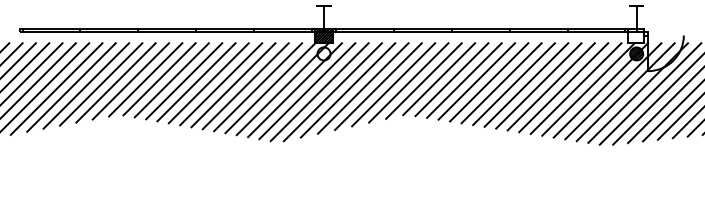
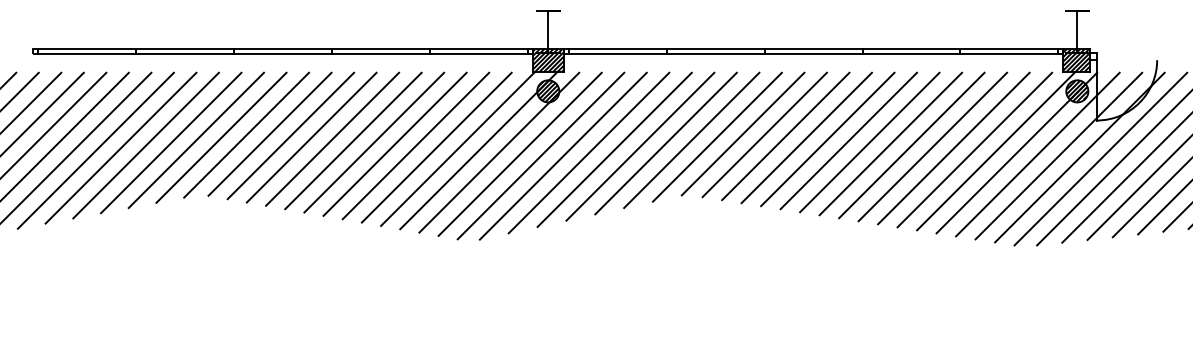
hatch: (636, 35) -> (1077, 60), added
hatch: (323, 53) -> (547, 90), added

